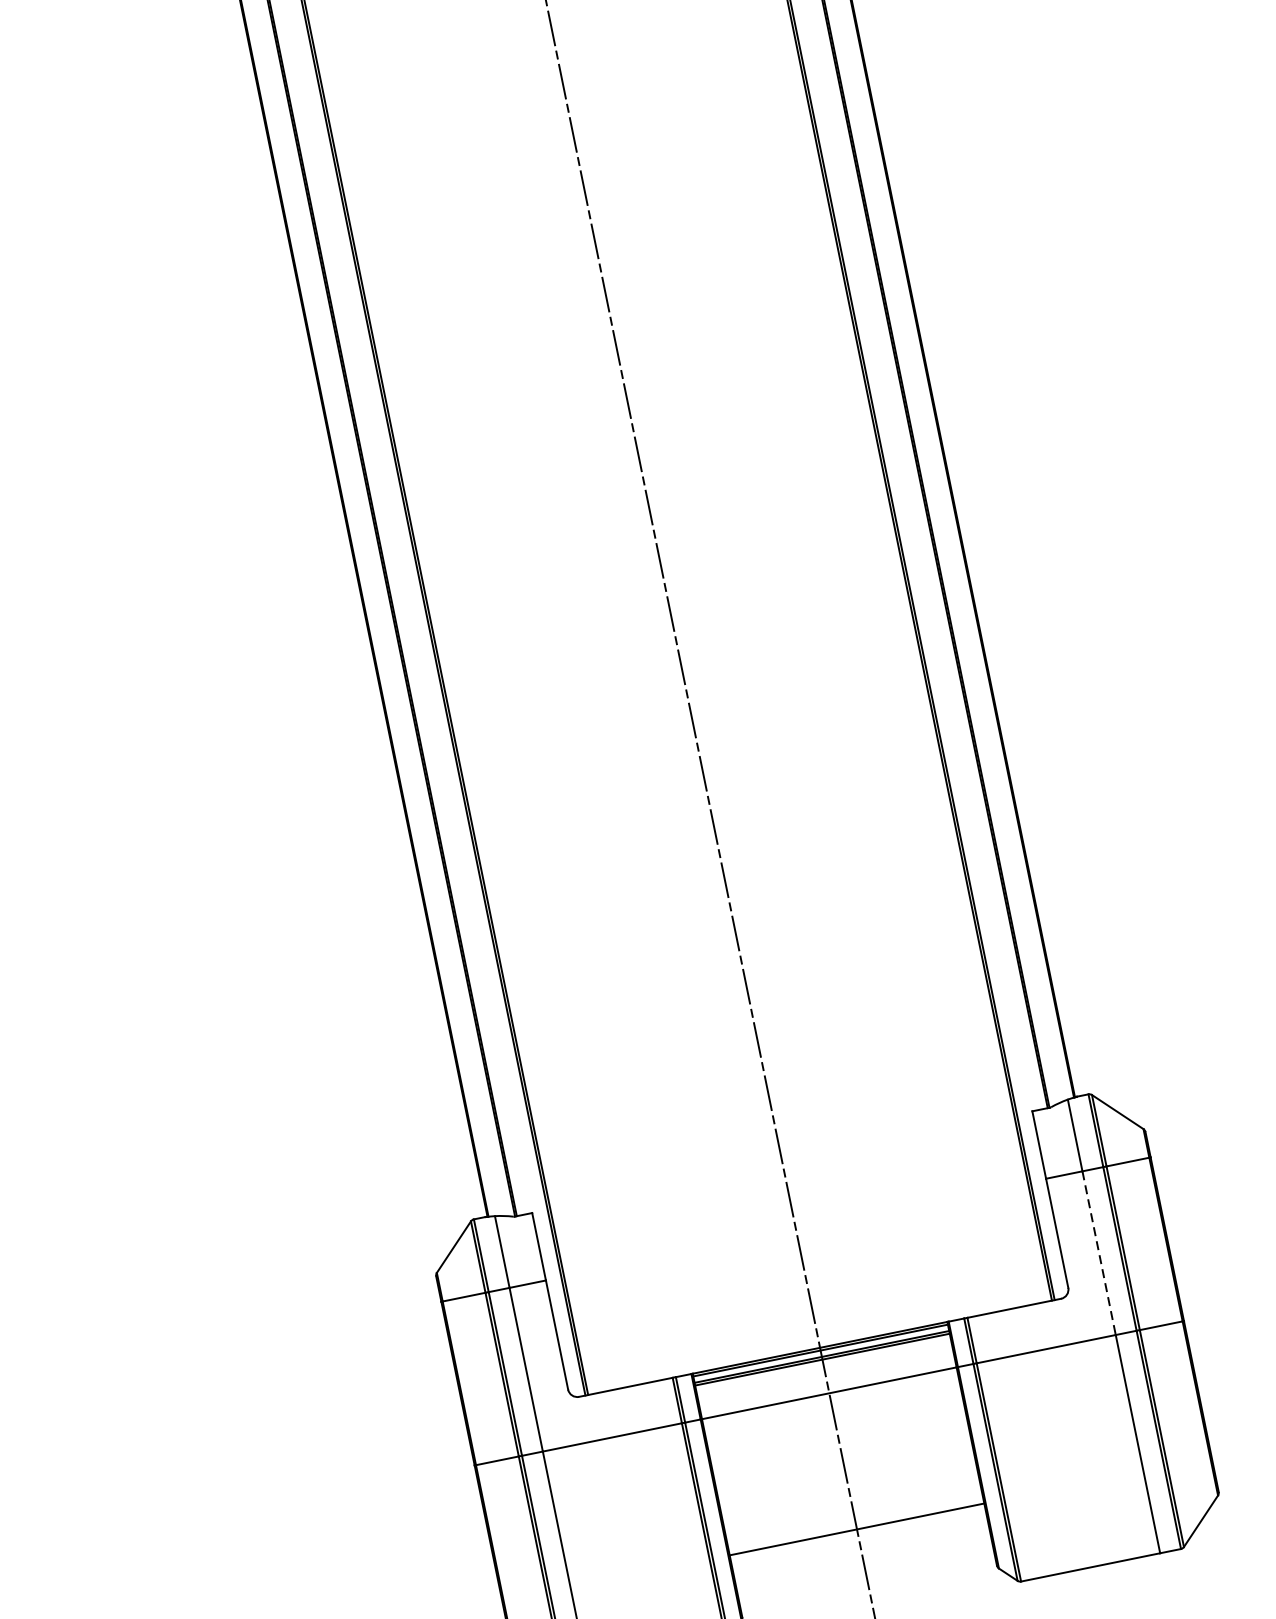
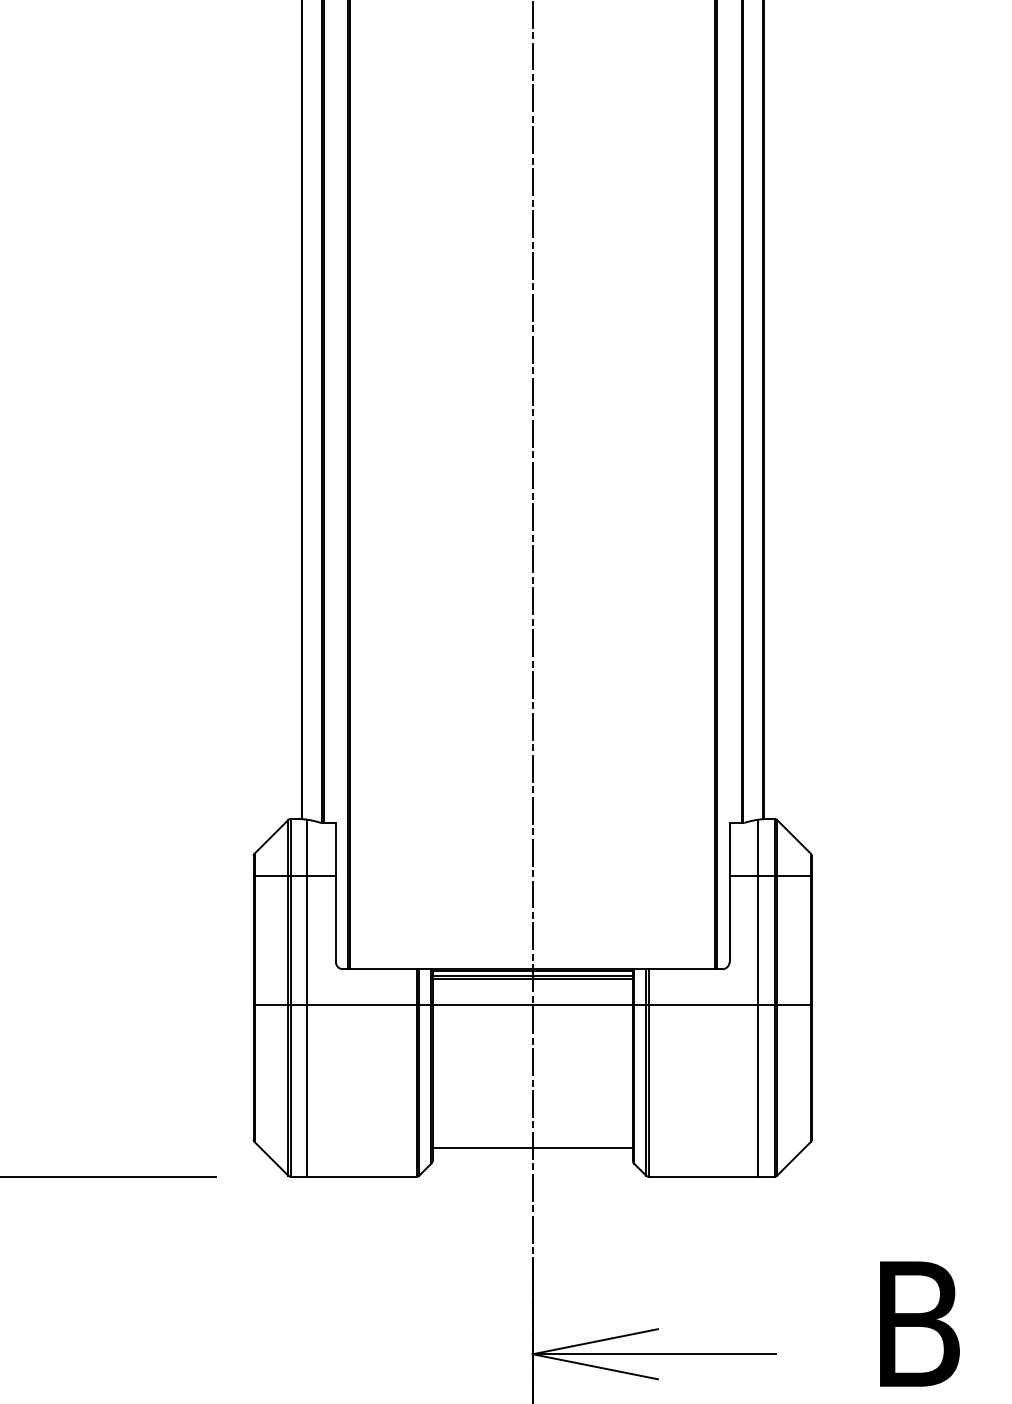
line: (1099, 1254) -> (758, 941), dashed -> solid
line: (856, 1529) -> (532, 1148), moved

